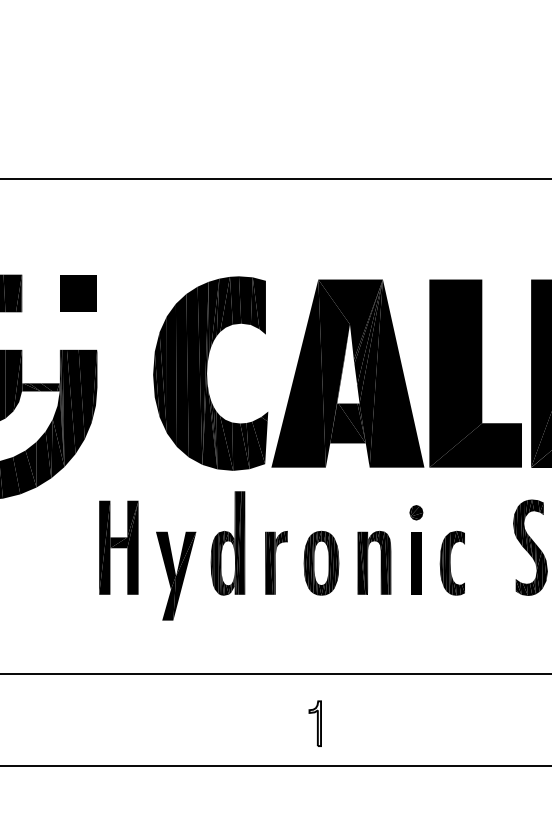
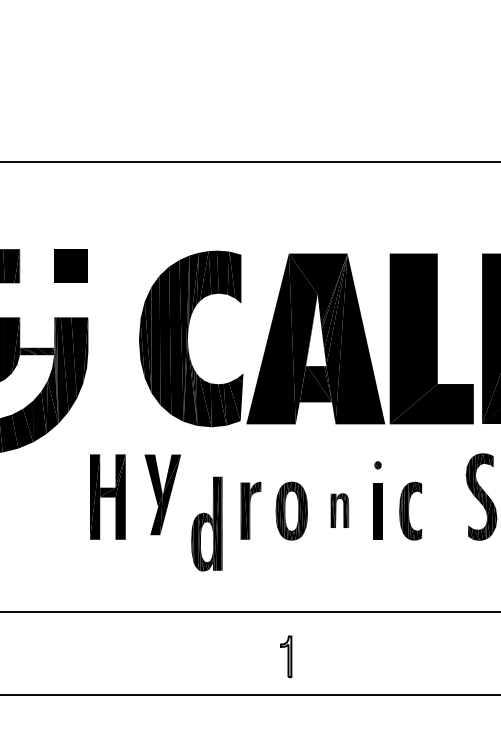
part: (415, 512) -> (377, 465), size x0.6
part: (227, 542) -> (206, 523), moved
part: (374, 562) -> (339, 510), size x0.6
part: (175, 575) -> (162, 494), moved

